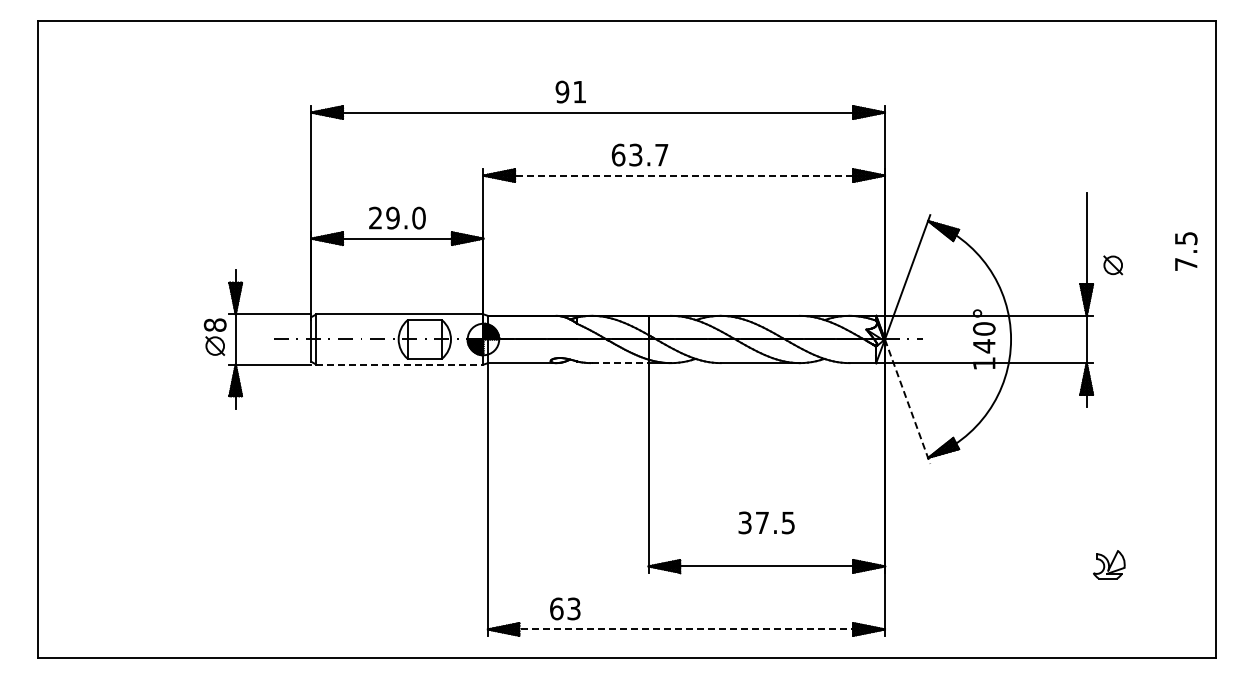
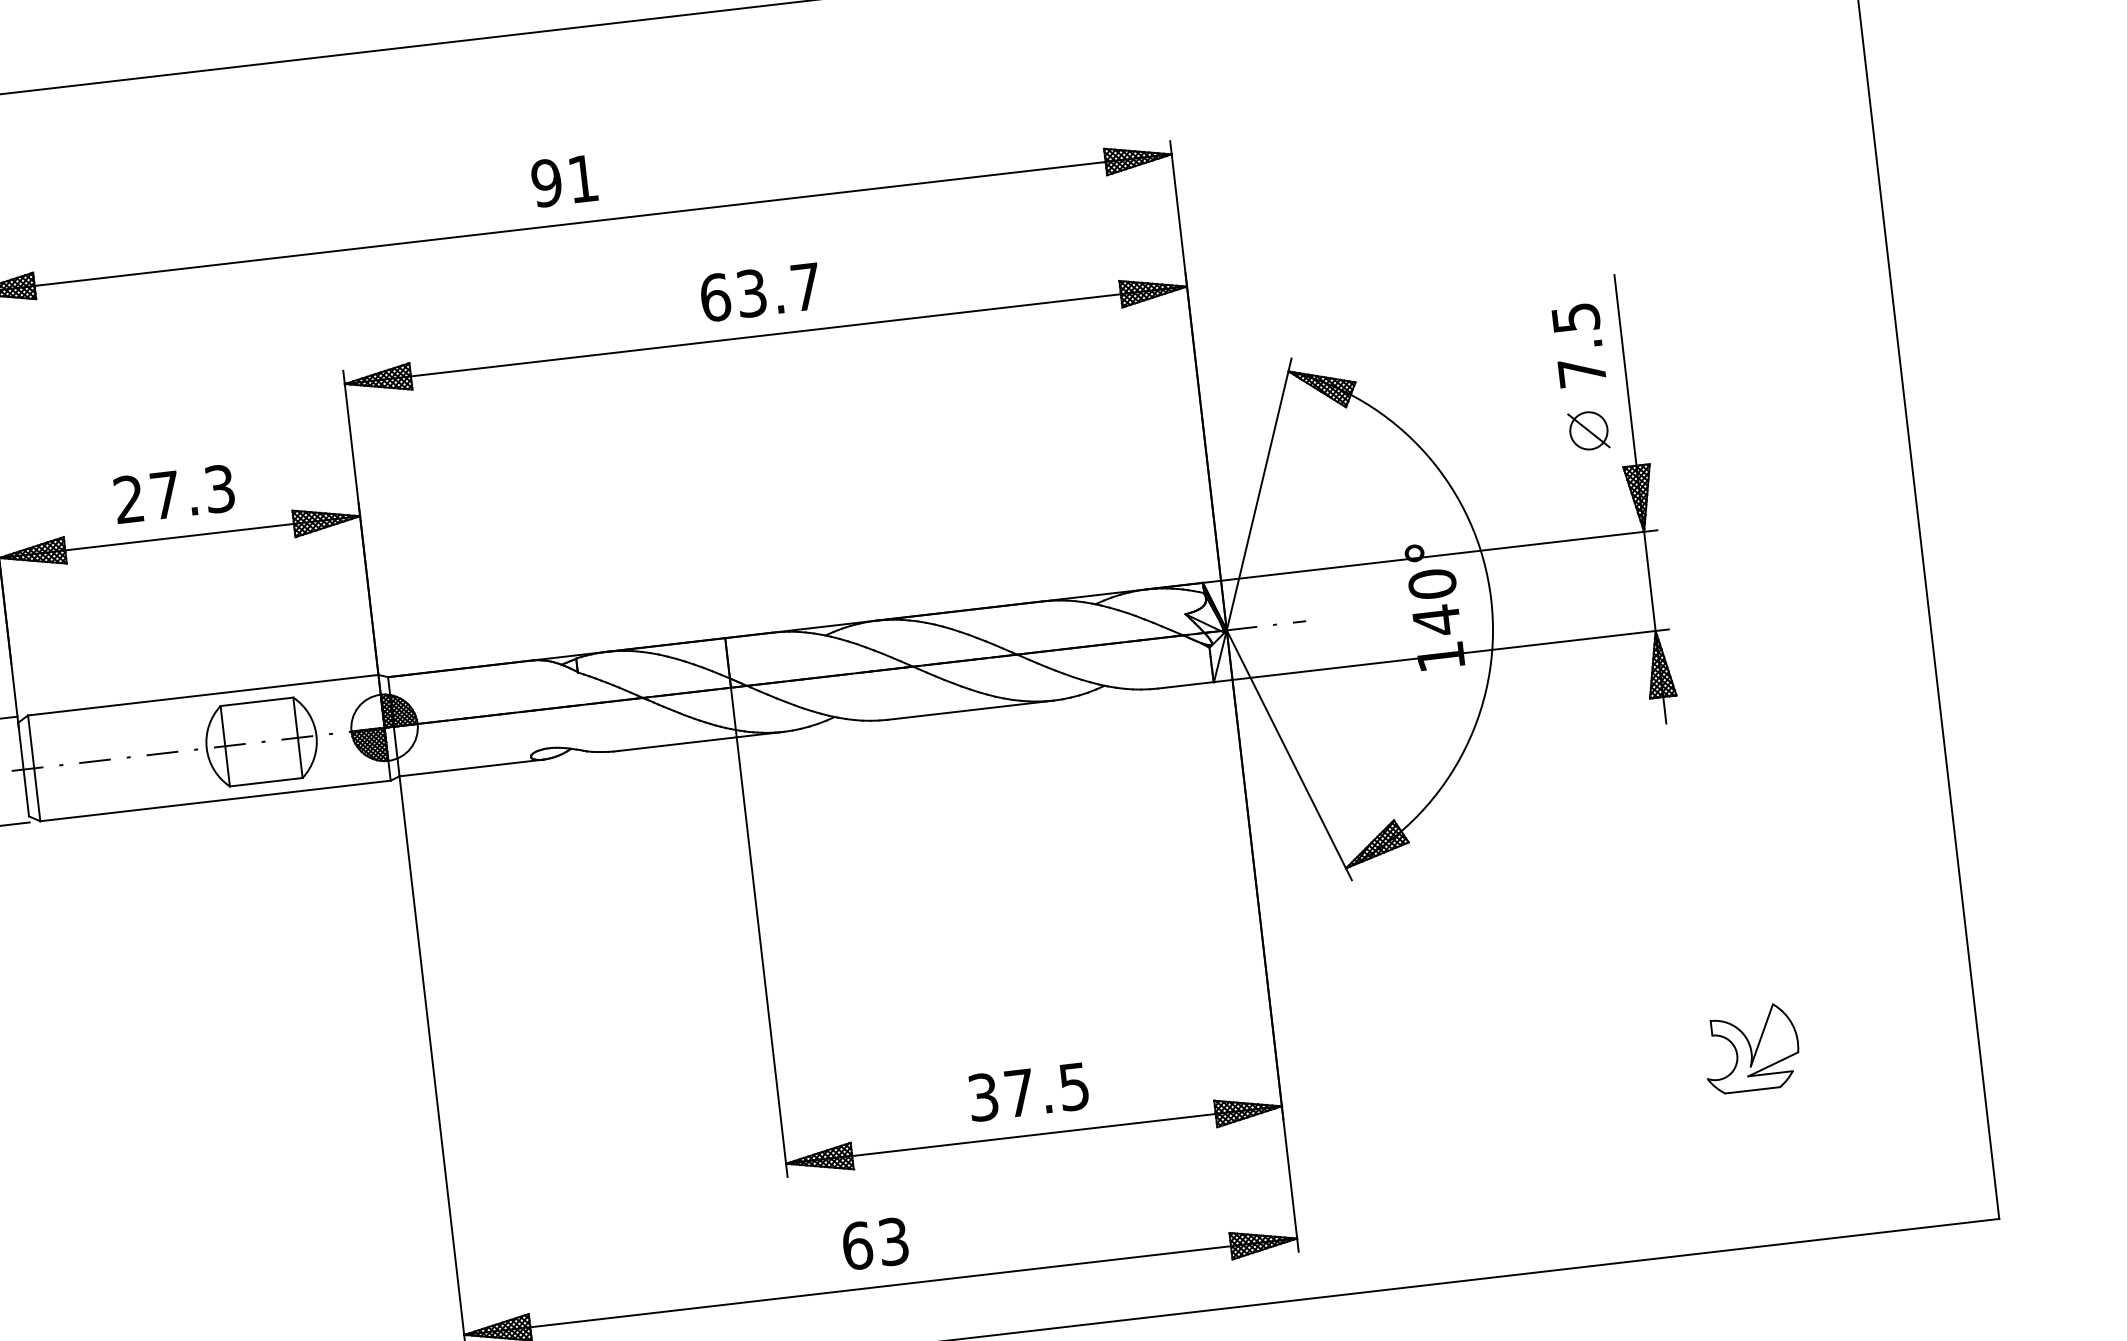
text: (570, 91) -> (563, 179), moved
text: (639, 154) -> (759, 291), moved
line: (684, 175) -> (766, 335), dashed -> solid
text: (405, 217) -> (191, 490), 29.0 -> 27.3
text: (1186, 251) -> (1579, 345), moved
part: (1113, 265) -> (1589, 431), moved
line: (620, 363) -> (677, 744), dashed -> solid
line: (399, 364) -> (214, 800), dashed -> solid
line: (907, 402) -> (1289, 757), dashed -> solid
text: (766, 522) -> (1028, 1091), moved
part: (1109, 564) -> (1752, 1047), size x1.43
text: (565, 608) -> (875, 1242), moved
line: (686, 629) -> (880, 1286), dashed -> solid

